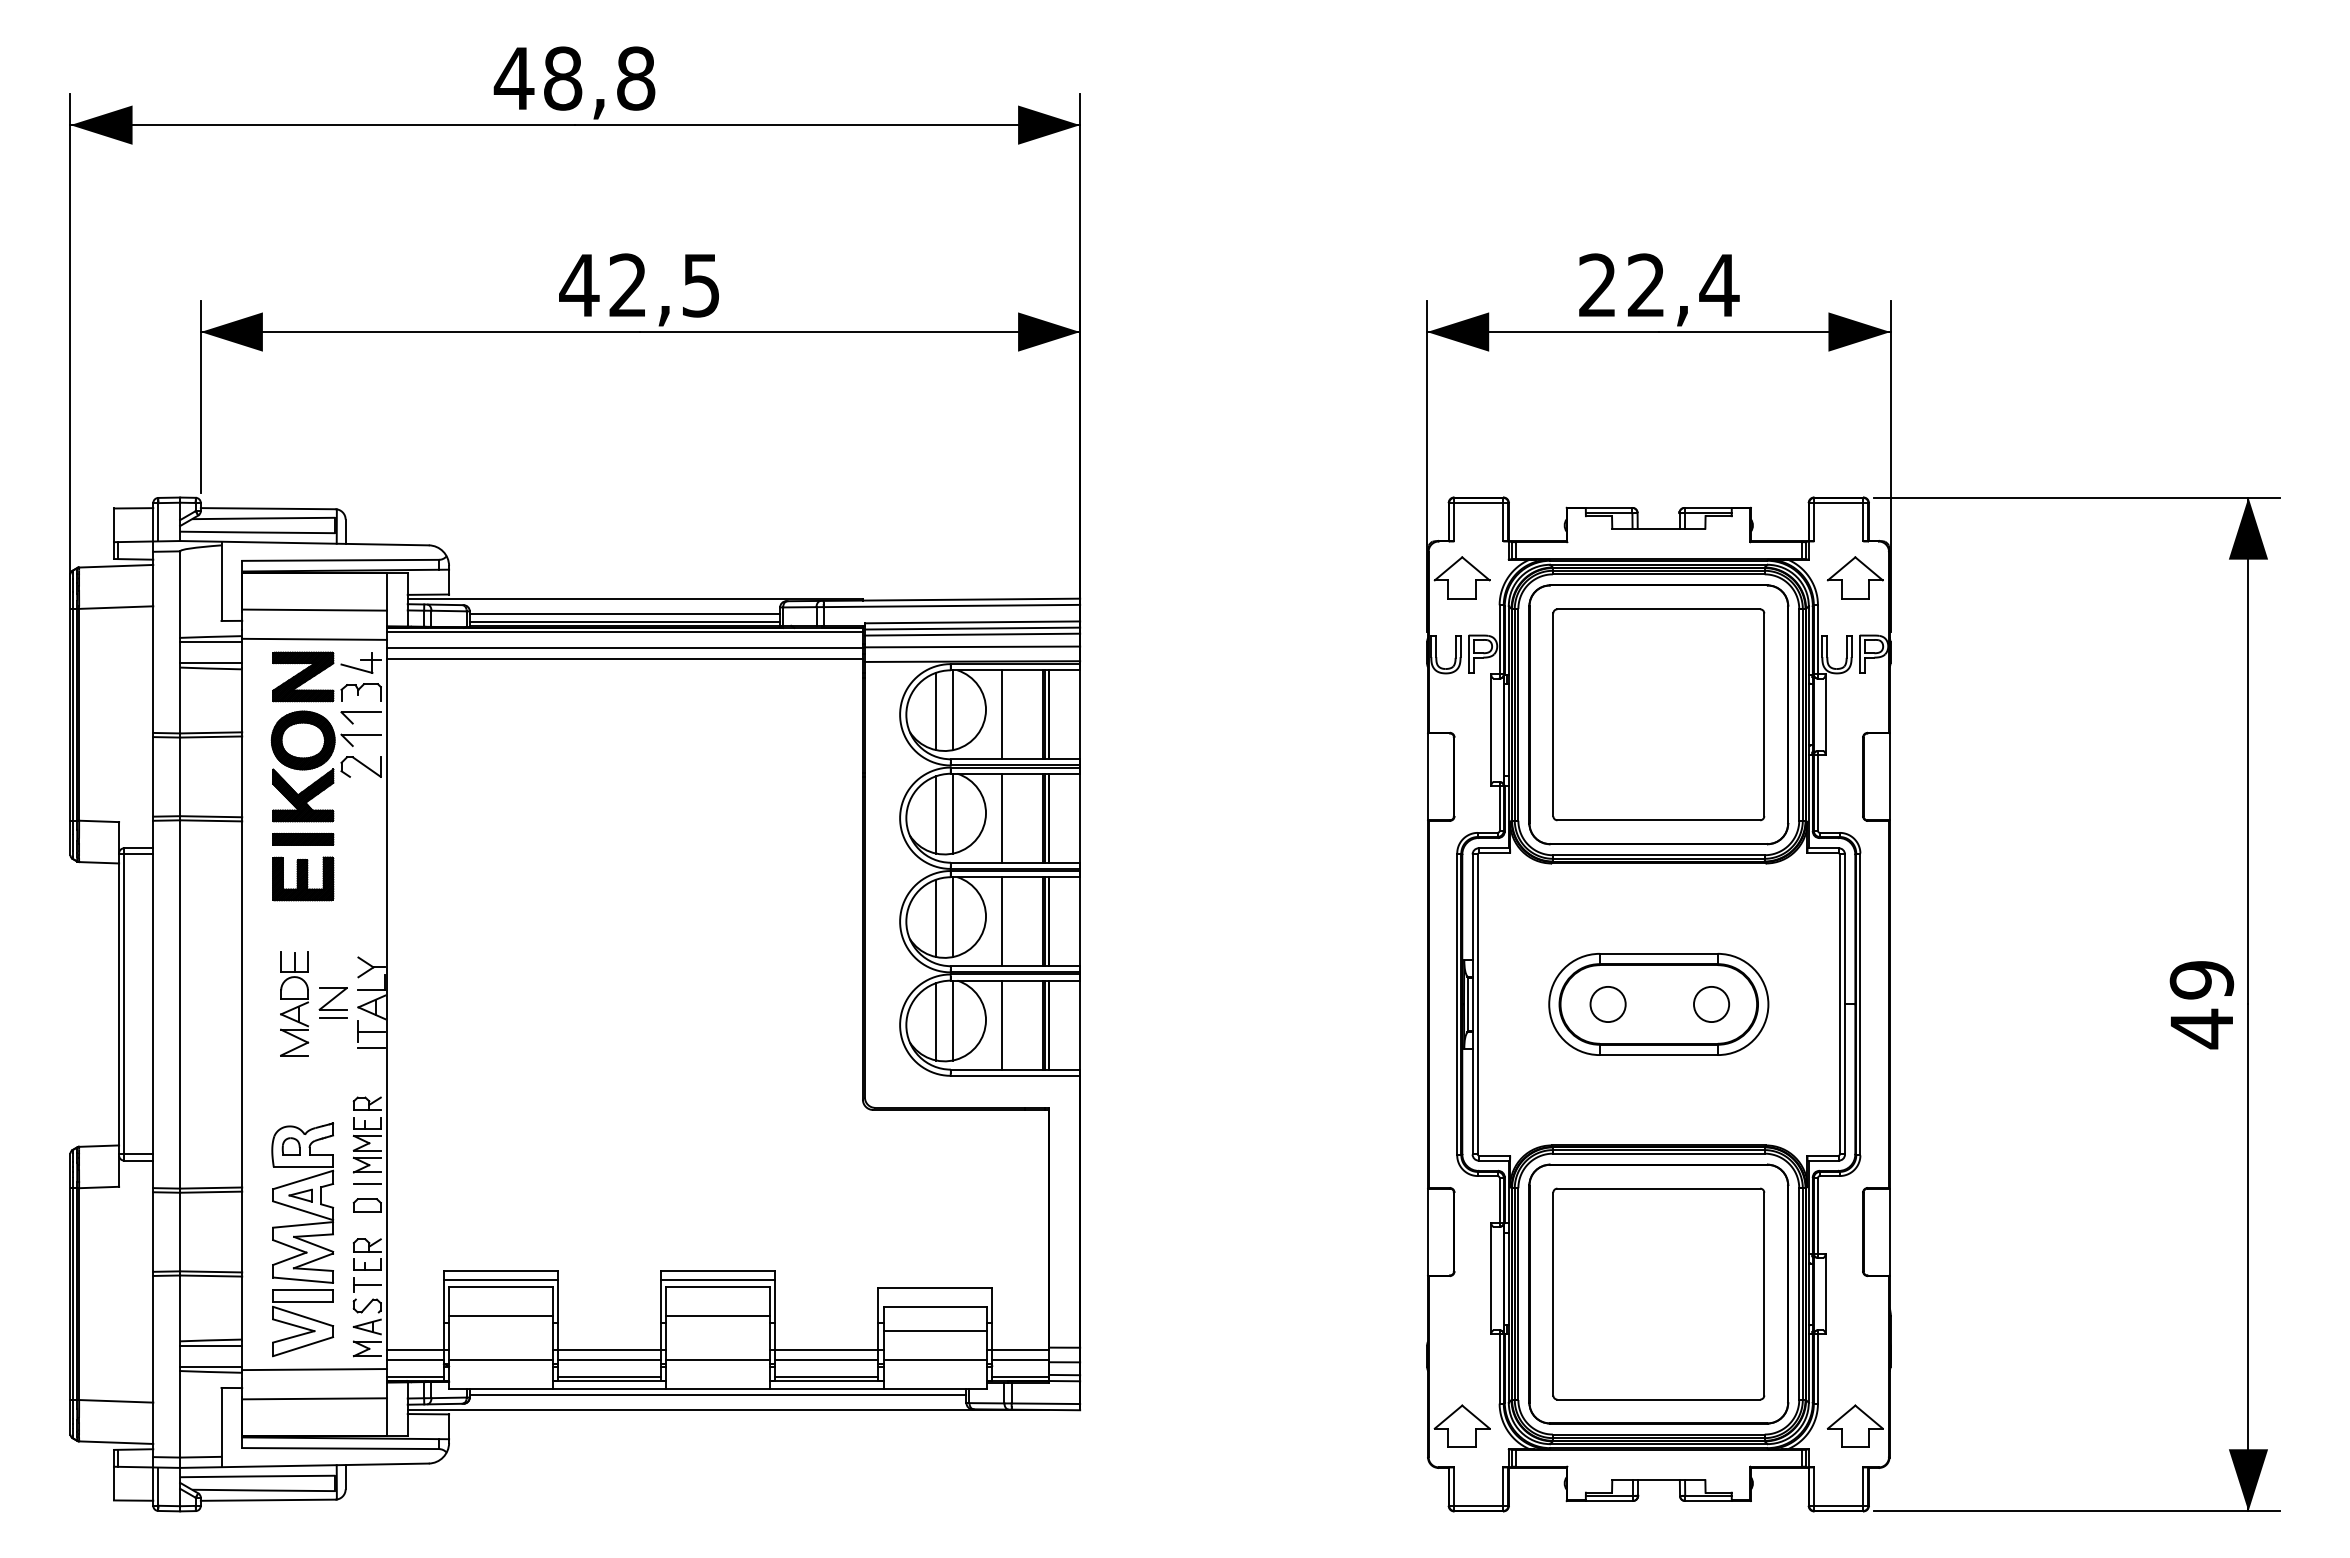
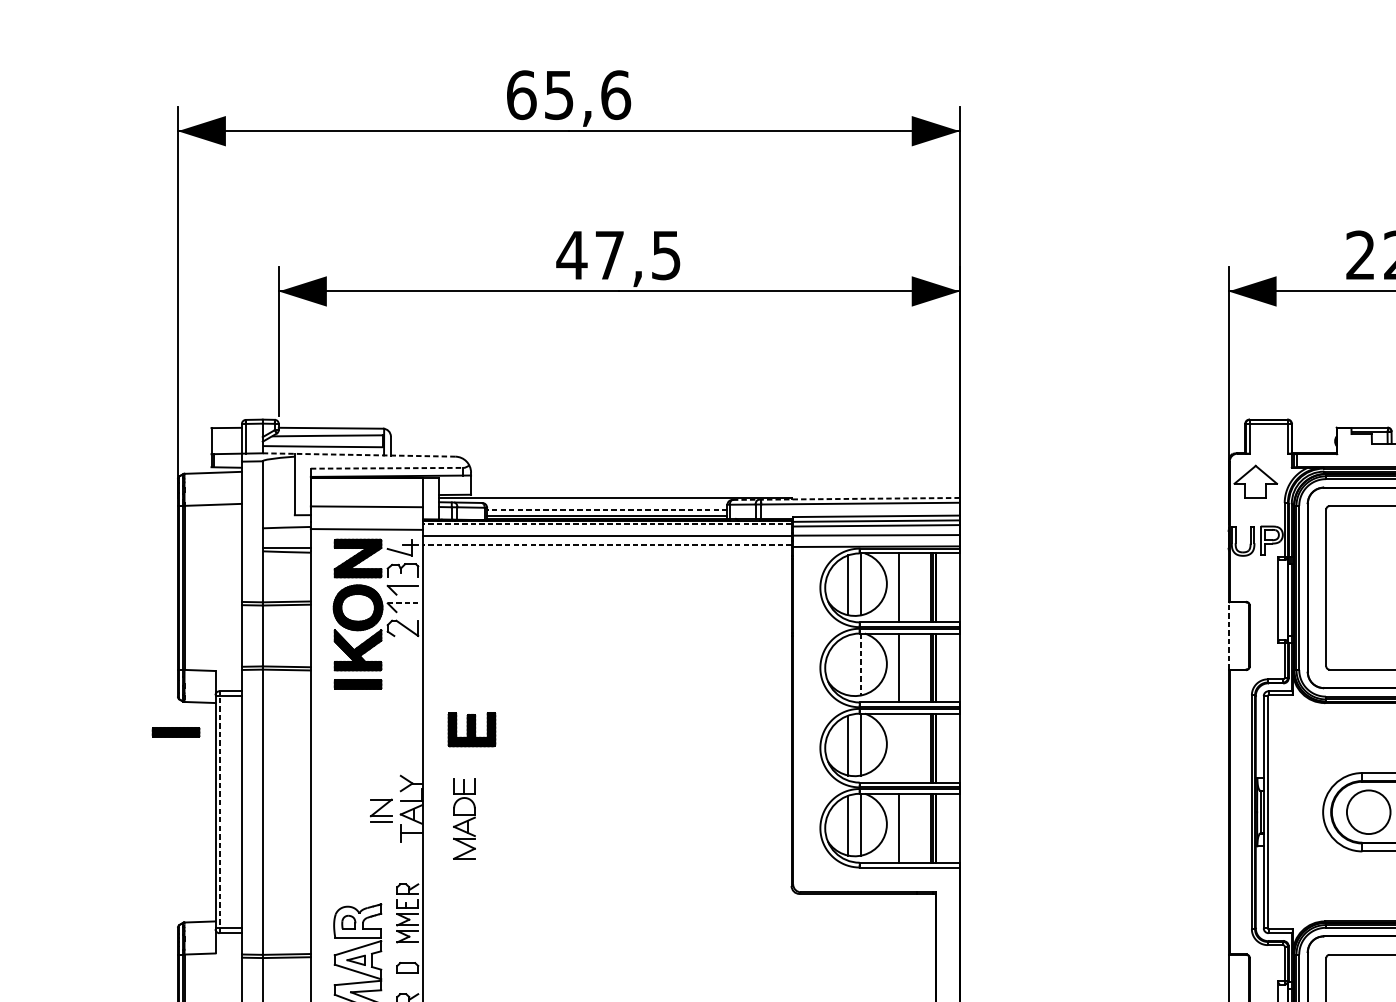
text: (574, 78) -> (568, 95), 48,8 -> 65,6
text: (627, 284) -> (609, 254), 42,5 -> 47,5
line: (304, 543) -> (359, 455), solid -> dashed
line: (341, 560) -> (387, 468), solid -> dashed
line: (933, 599) -> (846, 498), solid -> dashed
line: (624, 613) -> (606, 509), solid -> dashed
line: (624, 632) -> (606, 524), solid -> dashed
line: (211, 642) -> (287, 531), removed
line: (624, 658) -> (606, 544), solid -> dashed
line: (361, 734) -> (403, 603), solid -> dashed
line: (1428, 776) -> (1229, 635), solid -> dashed
line: (952, 813) -> (860, 664), solid -> dashed
line: (936, 814) -> (848, 665), removed
part: (303, 878) -> (472, 729), moved
part: (68, 901) -> (176, 732), added
line: (1001, 921) -> (898, 747), removed
line: (124, 1003) -> (219, 811), solid -> dashed
part: (294, 1003) -> (464, 818), moved
circle: (1607, 1004) -> (1368, 812), size x1.6
line: (371, 1048) -> (410, 846), removed
line: (366, 1184) -> (407, 951), removed

